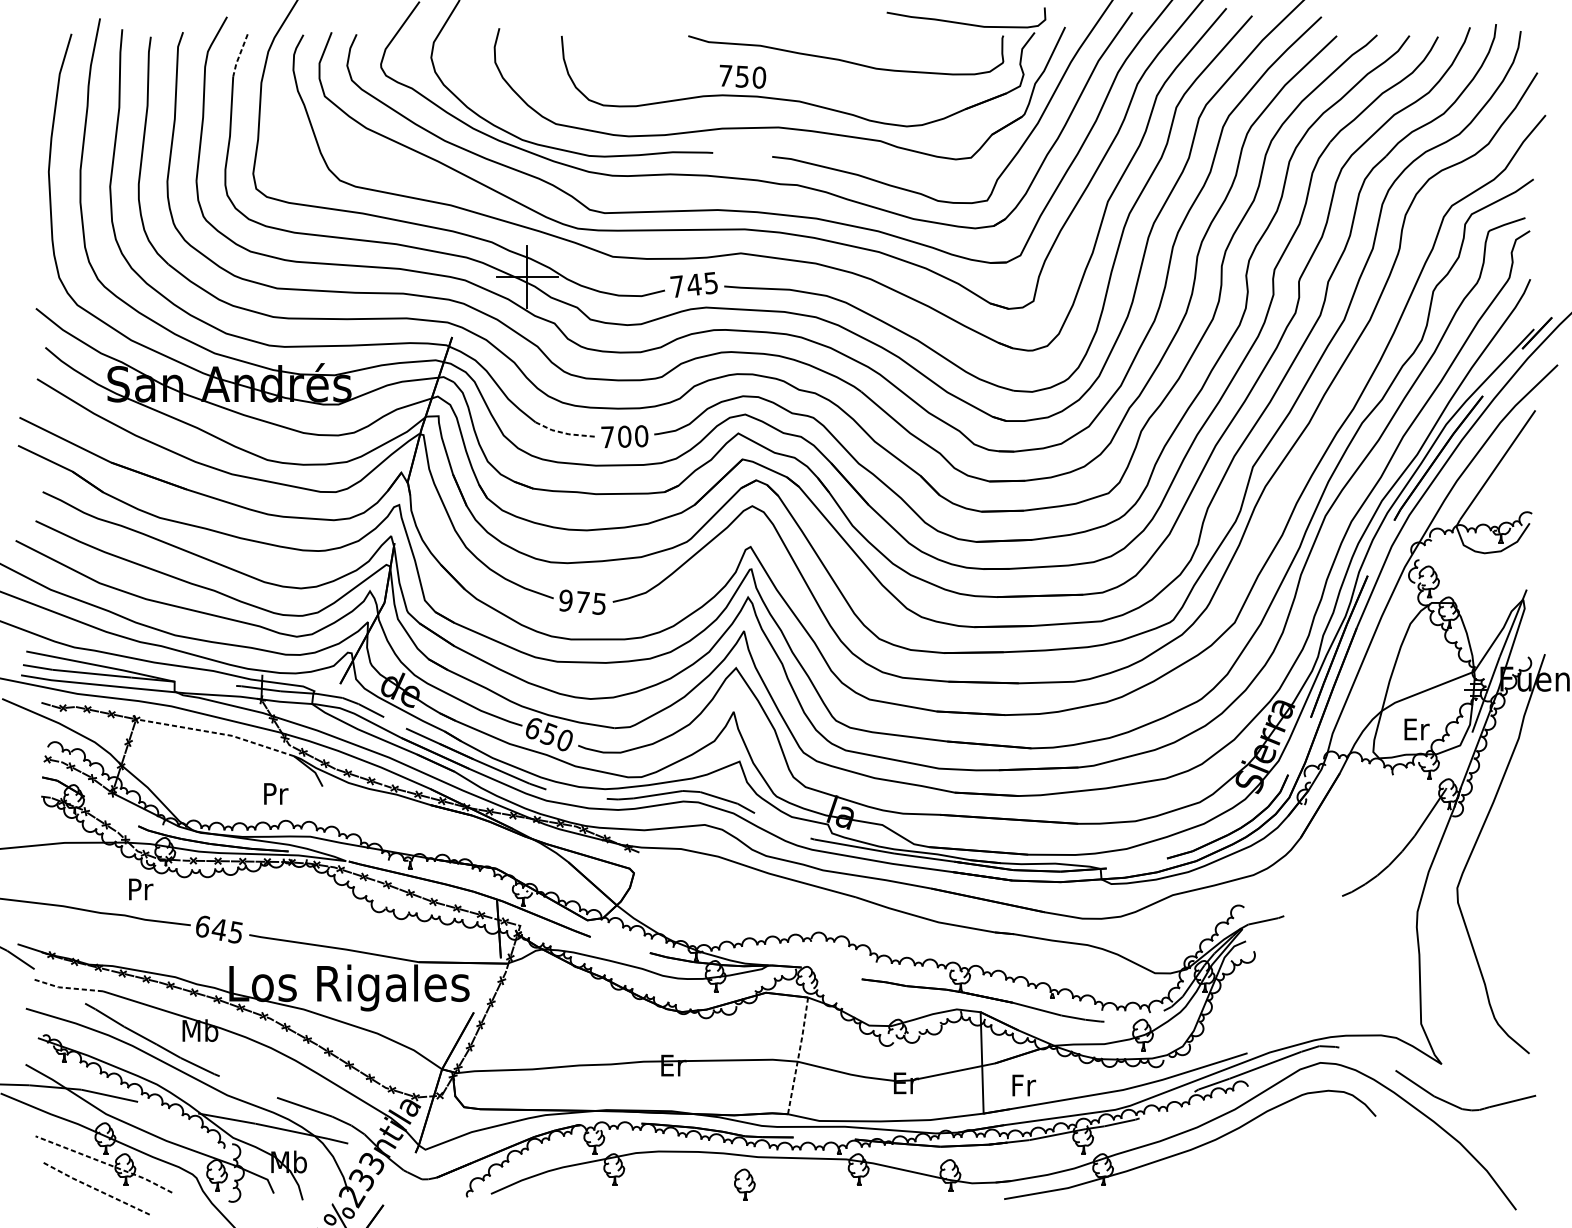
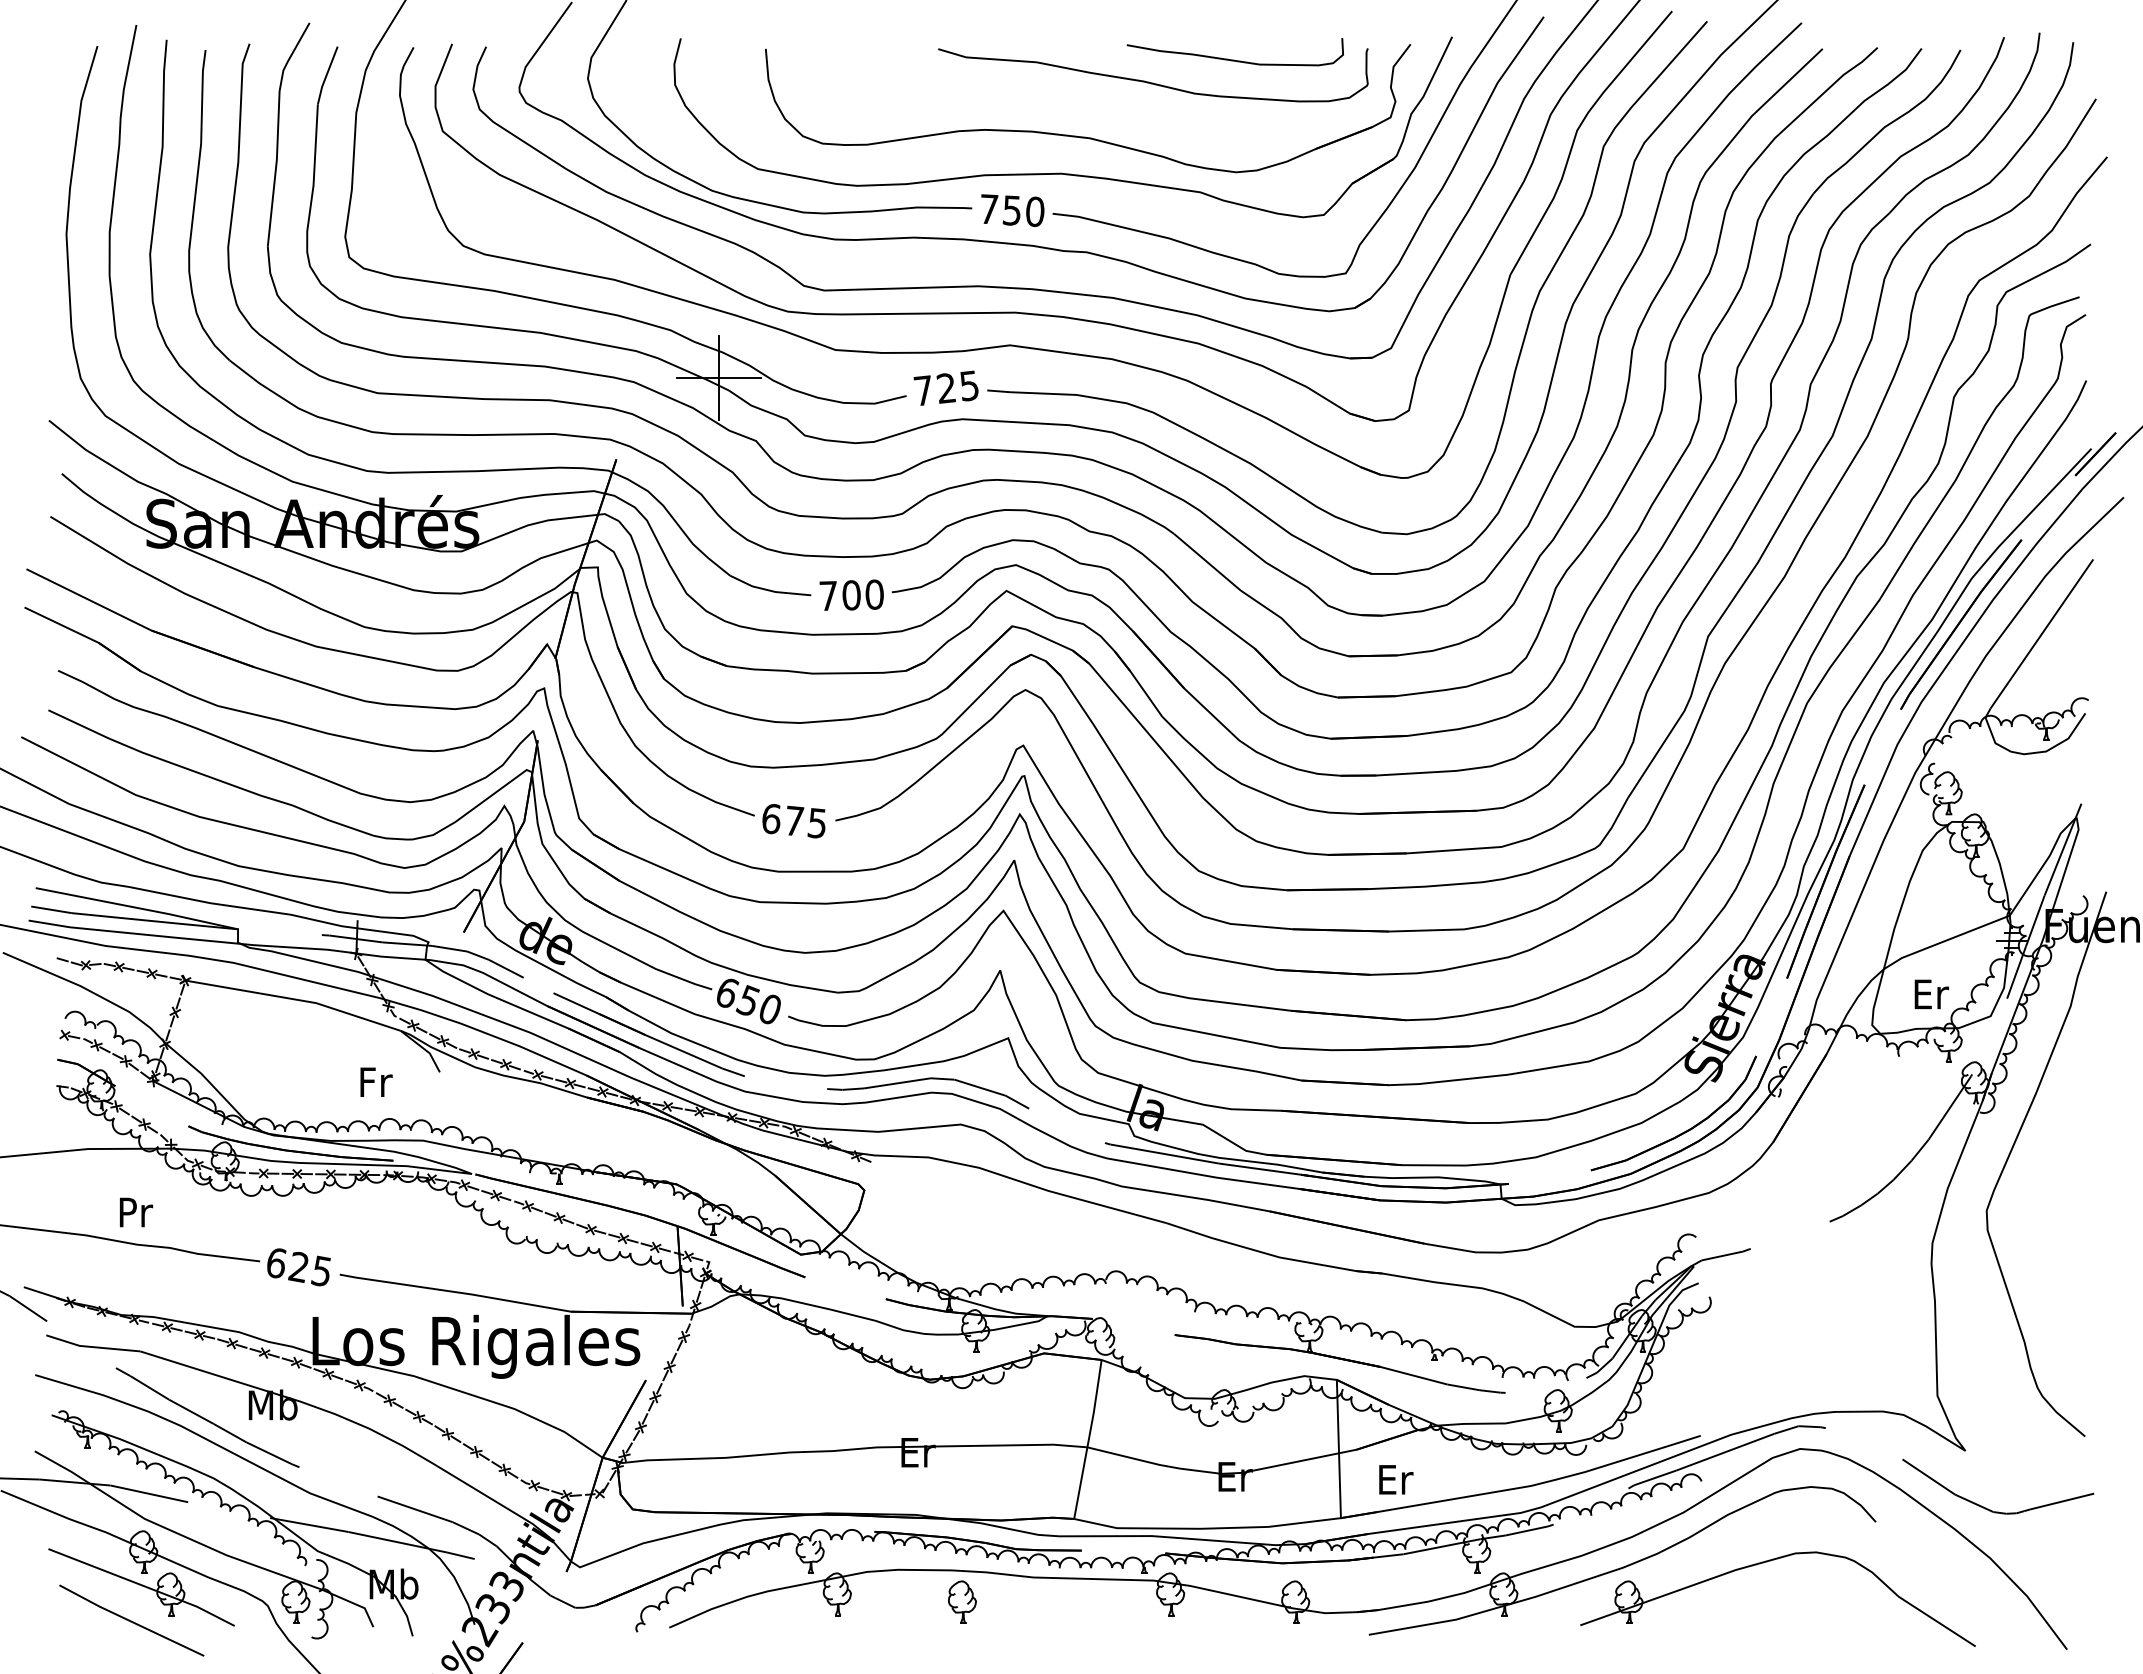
curve: (965, 23) -> (1234, 59), moved
line: (239, 55) -> (326, 75), dashed -> solid
text: (742, 76) -> (1012, 210), moved
text: (694, 285) -> (946, 388), 745 -> 725
line: (564, 433) -> (769, 590), dashed -> solid
text: (565, 600) -> (771, 818), 975 -> 675
line: (216, 733) -> (294, 999), dashed -> solid
text: (276, 793) -> (376, 1081), Pr -> Fr
text: (141, 889) -> (136, 1212), moved
text: (219, 929) -> (298, 1267), 645 -> 625
line: (67, 987) -> (91, 1346), dashed -> solid
line: (798, 1055) -> (1088, 1439), dashed -> solid
text: (1024, 1085) -> (1396, 1479), Fr -> Er
part: (1296, 1146) -> (1767, 1562), added
line: (105, 1163) -> (143, 1585), dashed -> solid
part: (744, 1184) -> (962, 1601), moved
line: (96, 1189) -> (131, 1621), dashed -> solid

